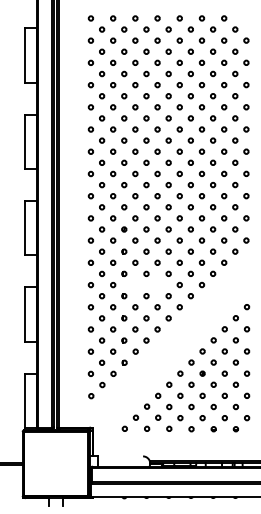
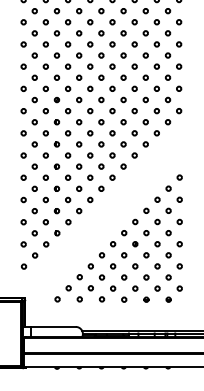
circle: (135, 284) -> (68, 155), added
circle: (157, 284) -> (90, 155), added
line: (120, 456) -> (53, 327), added

